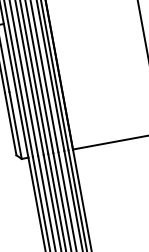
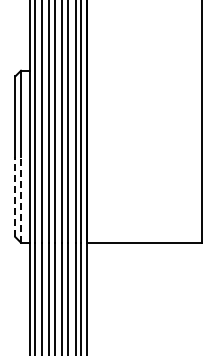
line: (10, 123) -> (15, 196), solid -> dashed
line: (15, 125) -> (21, 199), solid -> dashed

